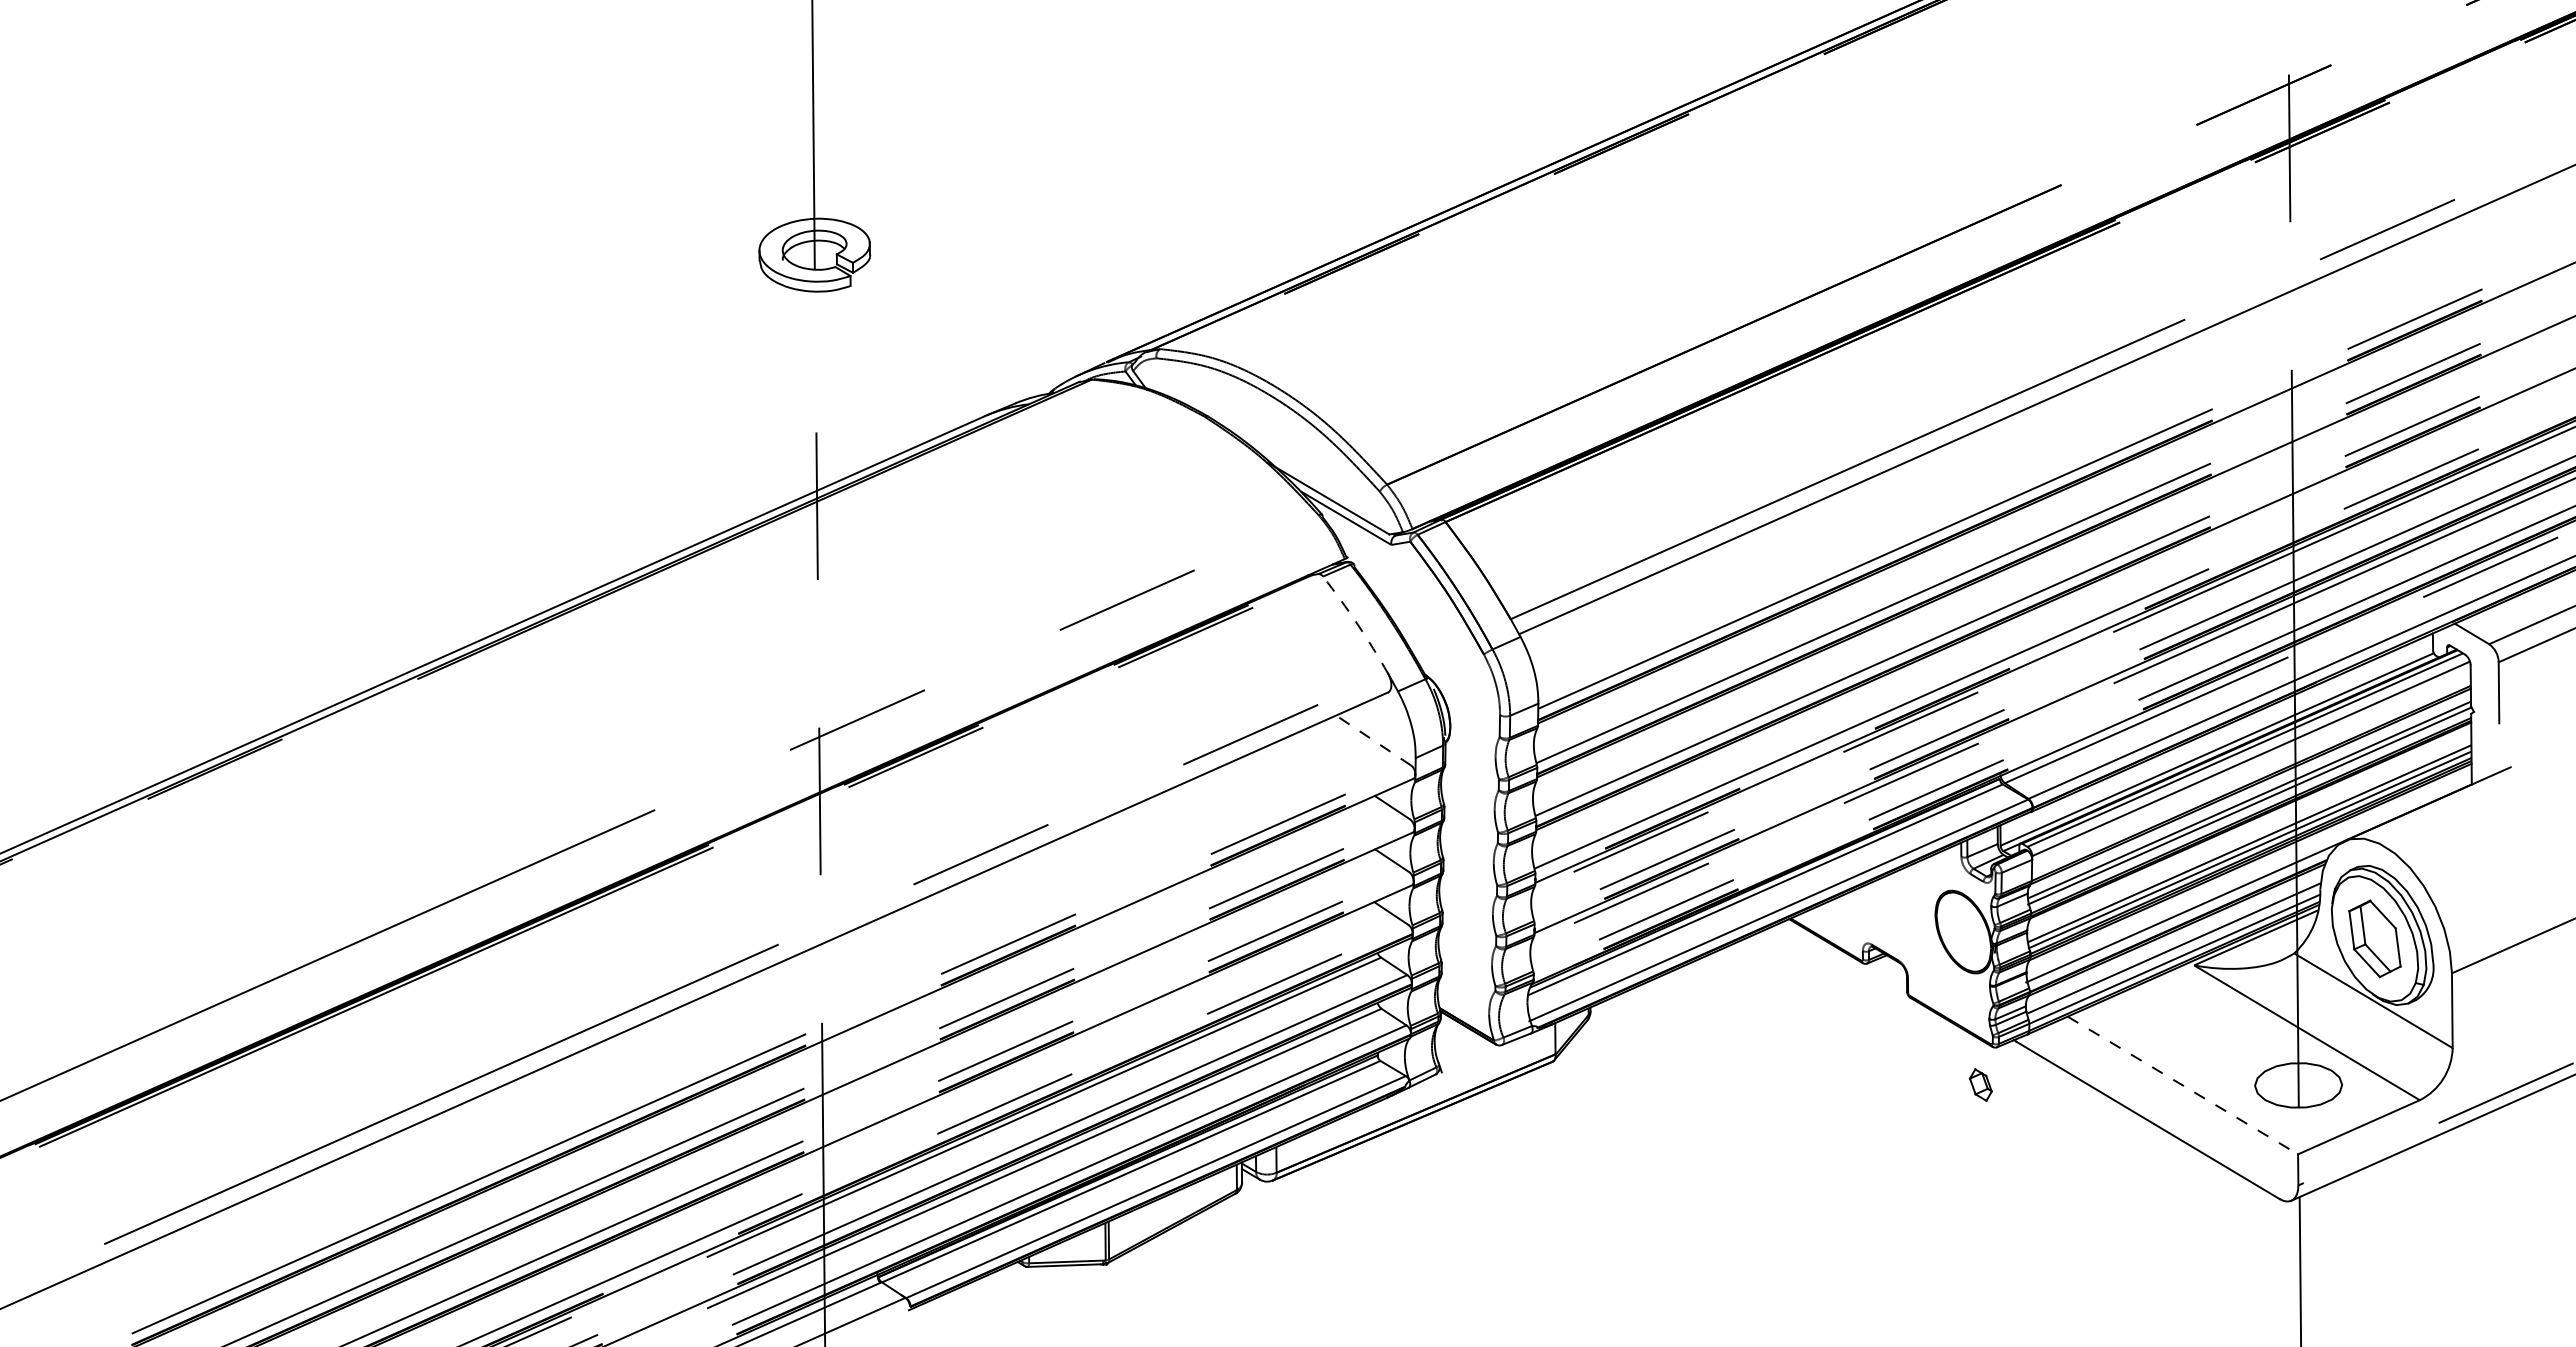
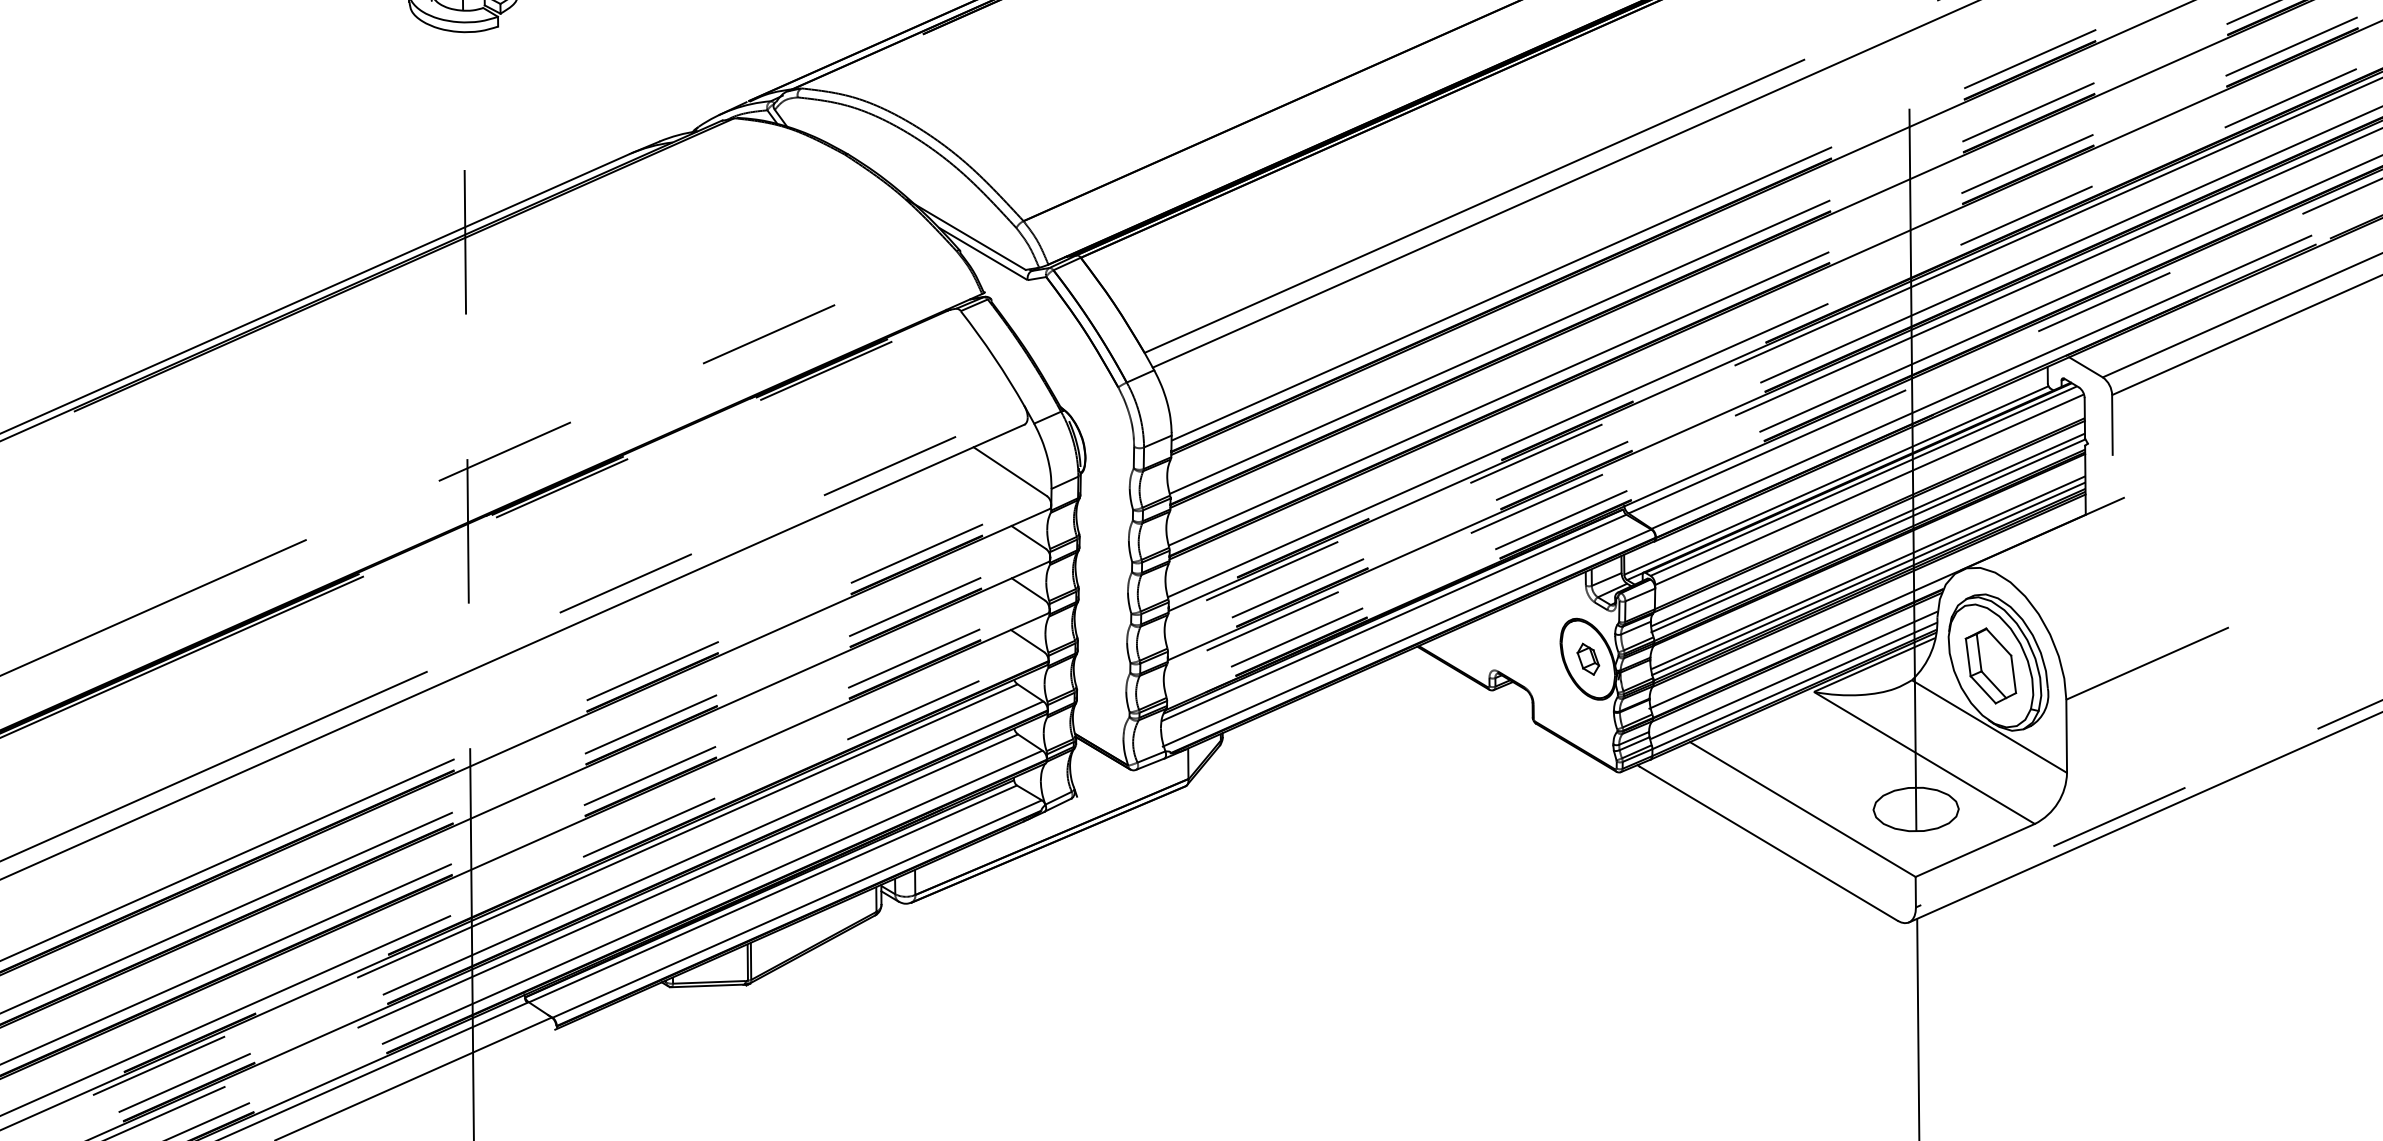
arc: (1357, 623) -> (994, 357), dashed -> solid
line: (1373, 740) -> (1010, 471), dashed -> solid
part: (1980, 1084) -> (1587, 658), moved
line: (2183, 1085) -> (1803, 809), dashed -> solid

